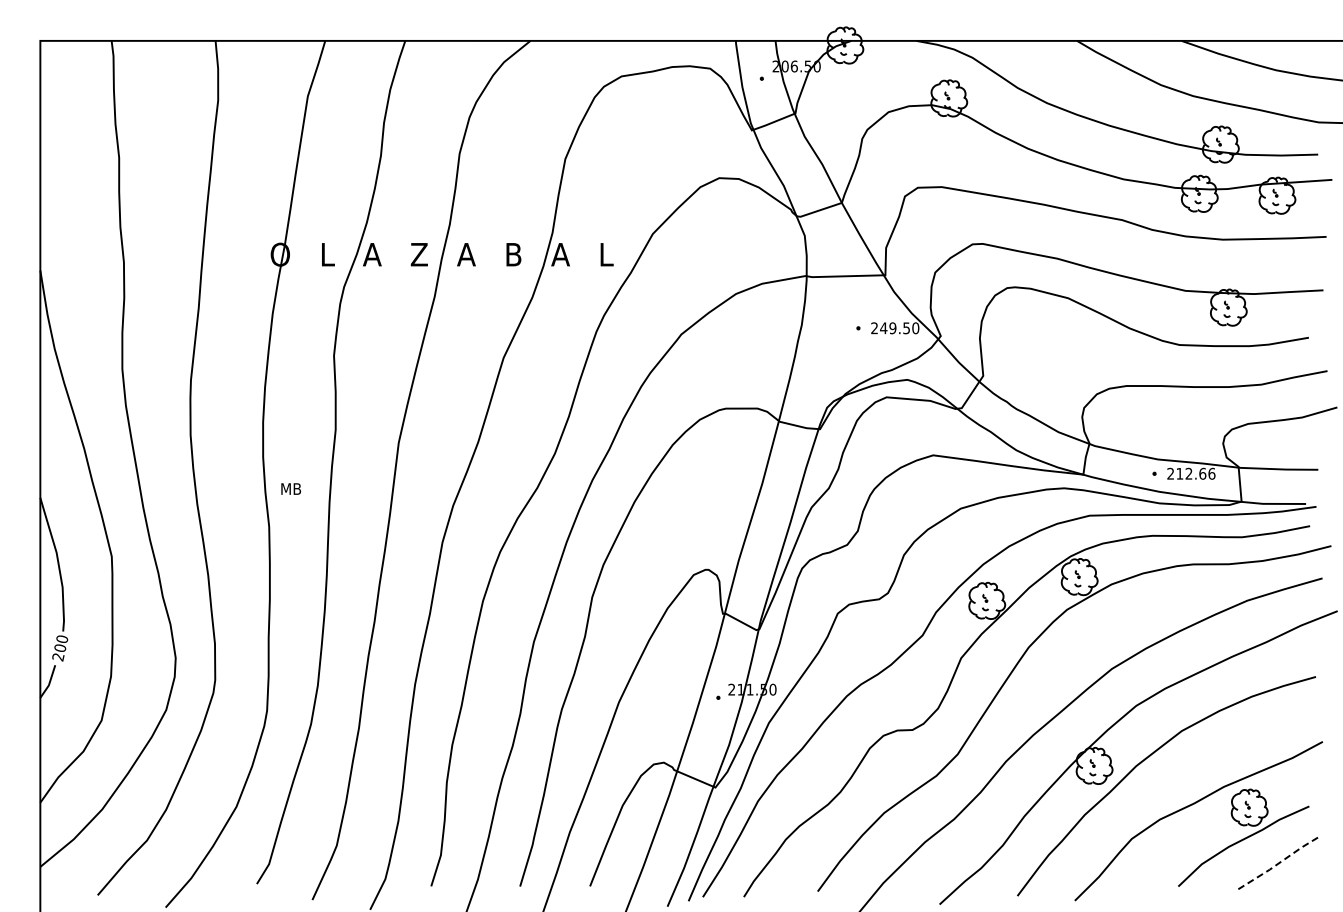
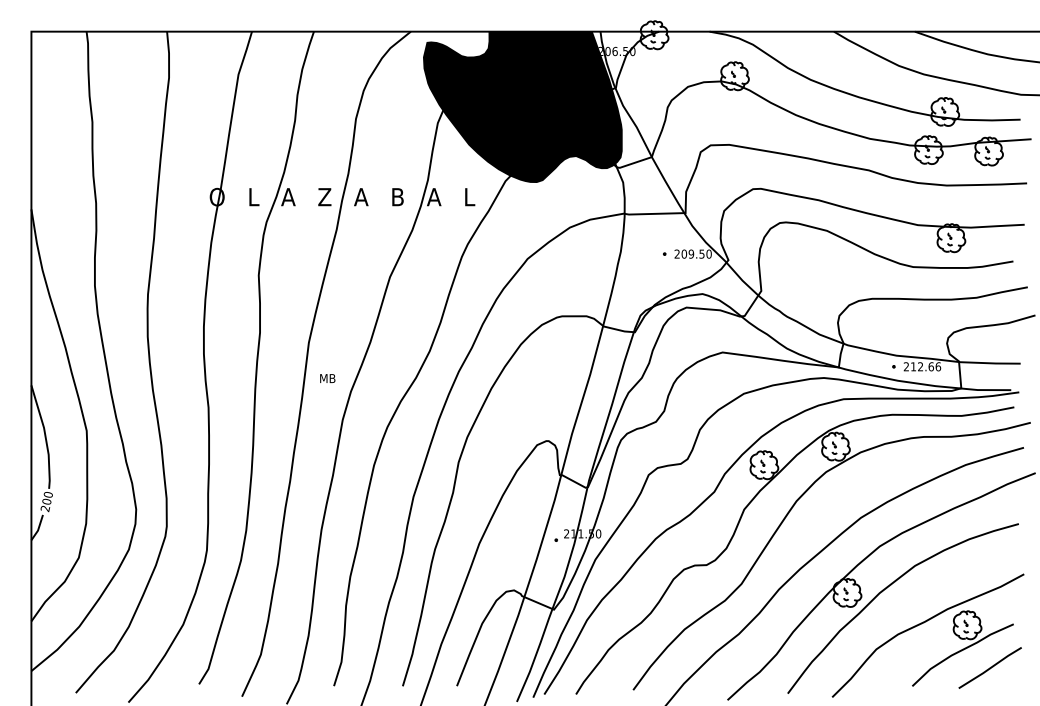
fill: (675, 138) -> (523, 107), added
text: (883, 328) -> (684, 254), 249.50 -> 209.50
text: (291, 488) -> (328, 378), moved
line: (1279, 862) -> (990, 667), dashed -> solid

